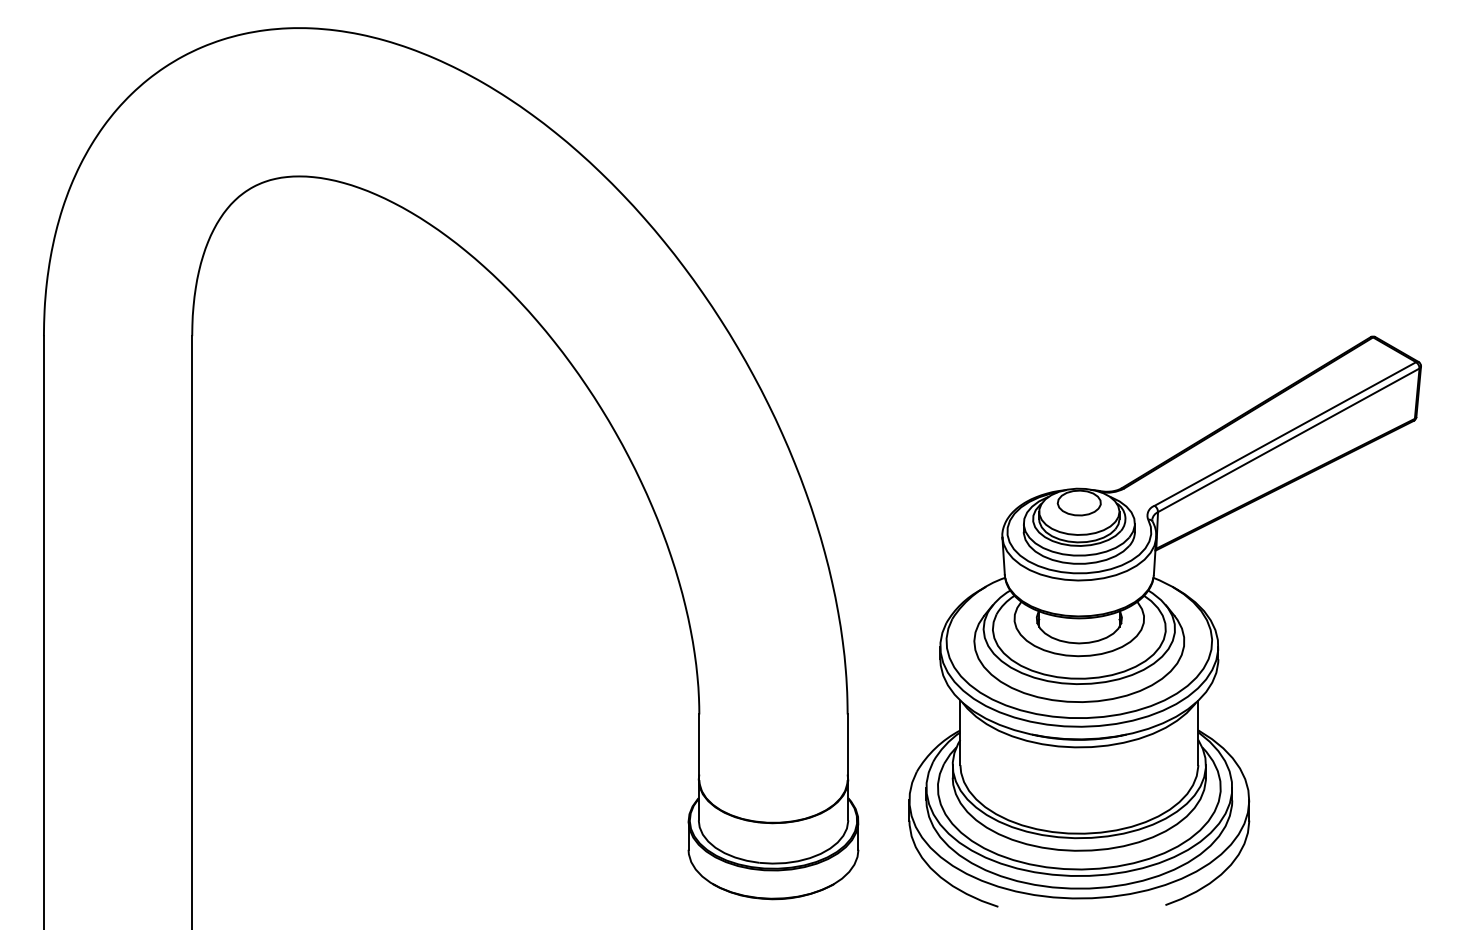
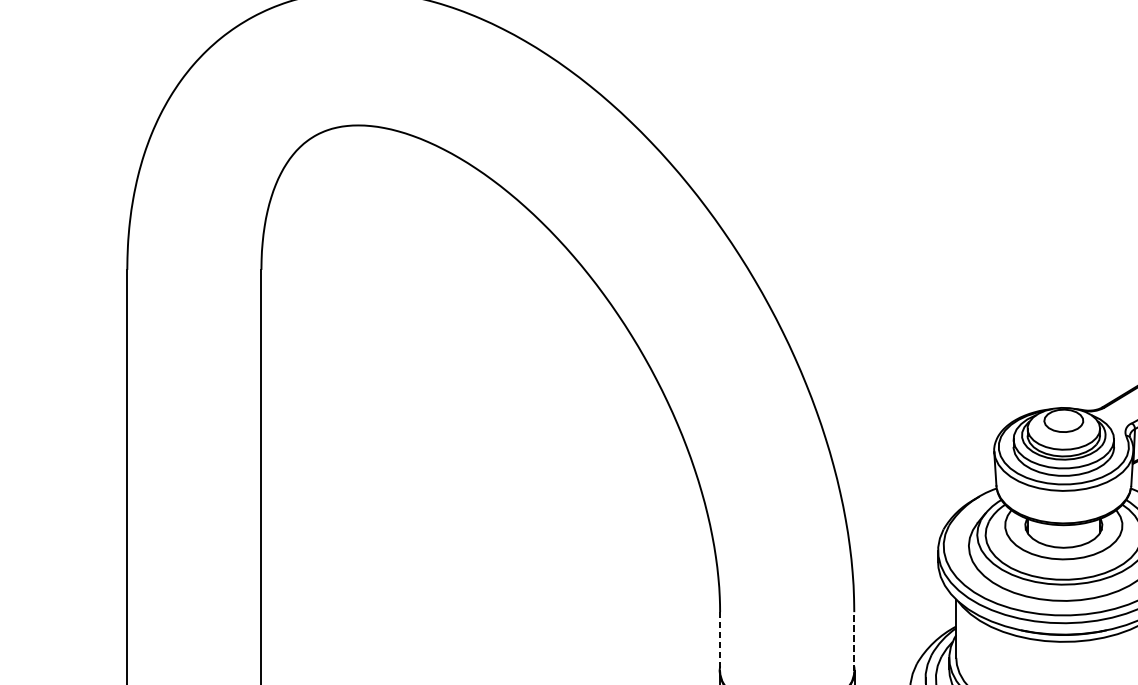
line: (699, 747) -> (720, 641), solid -> dashed
line: (847, 747) -> (854, 641), solid -> dashed

